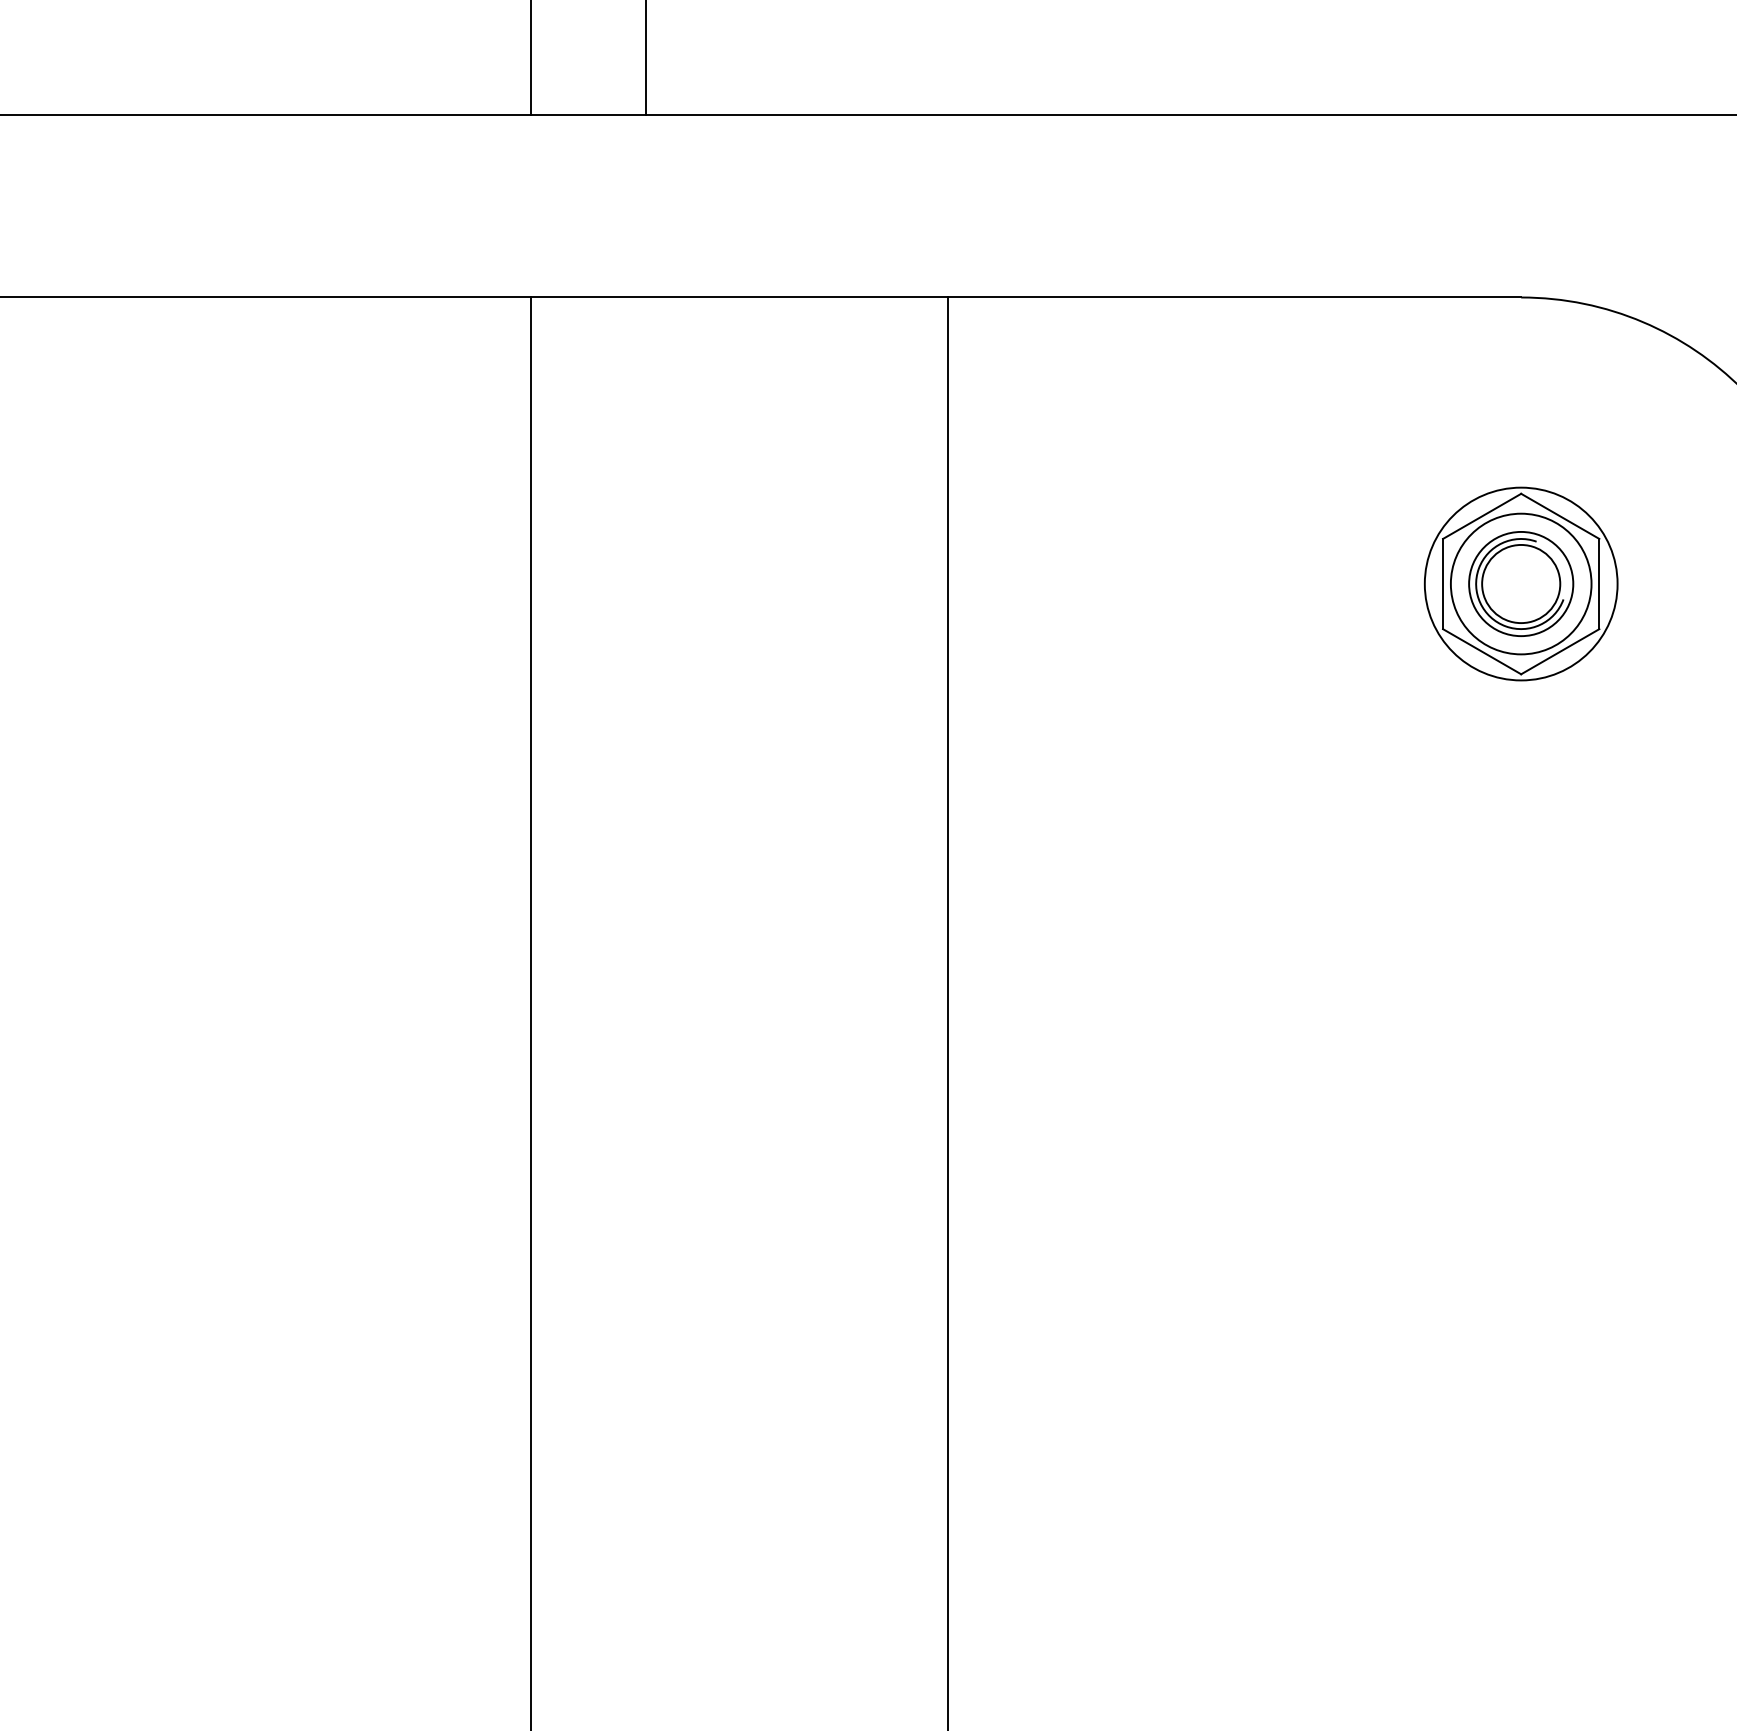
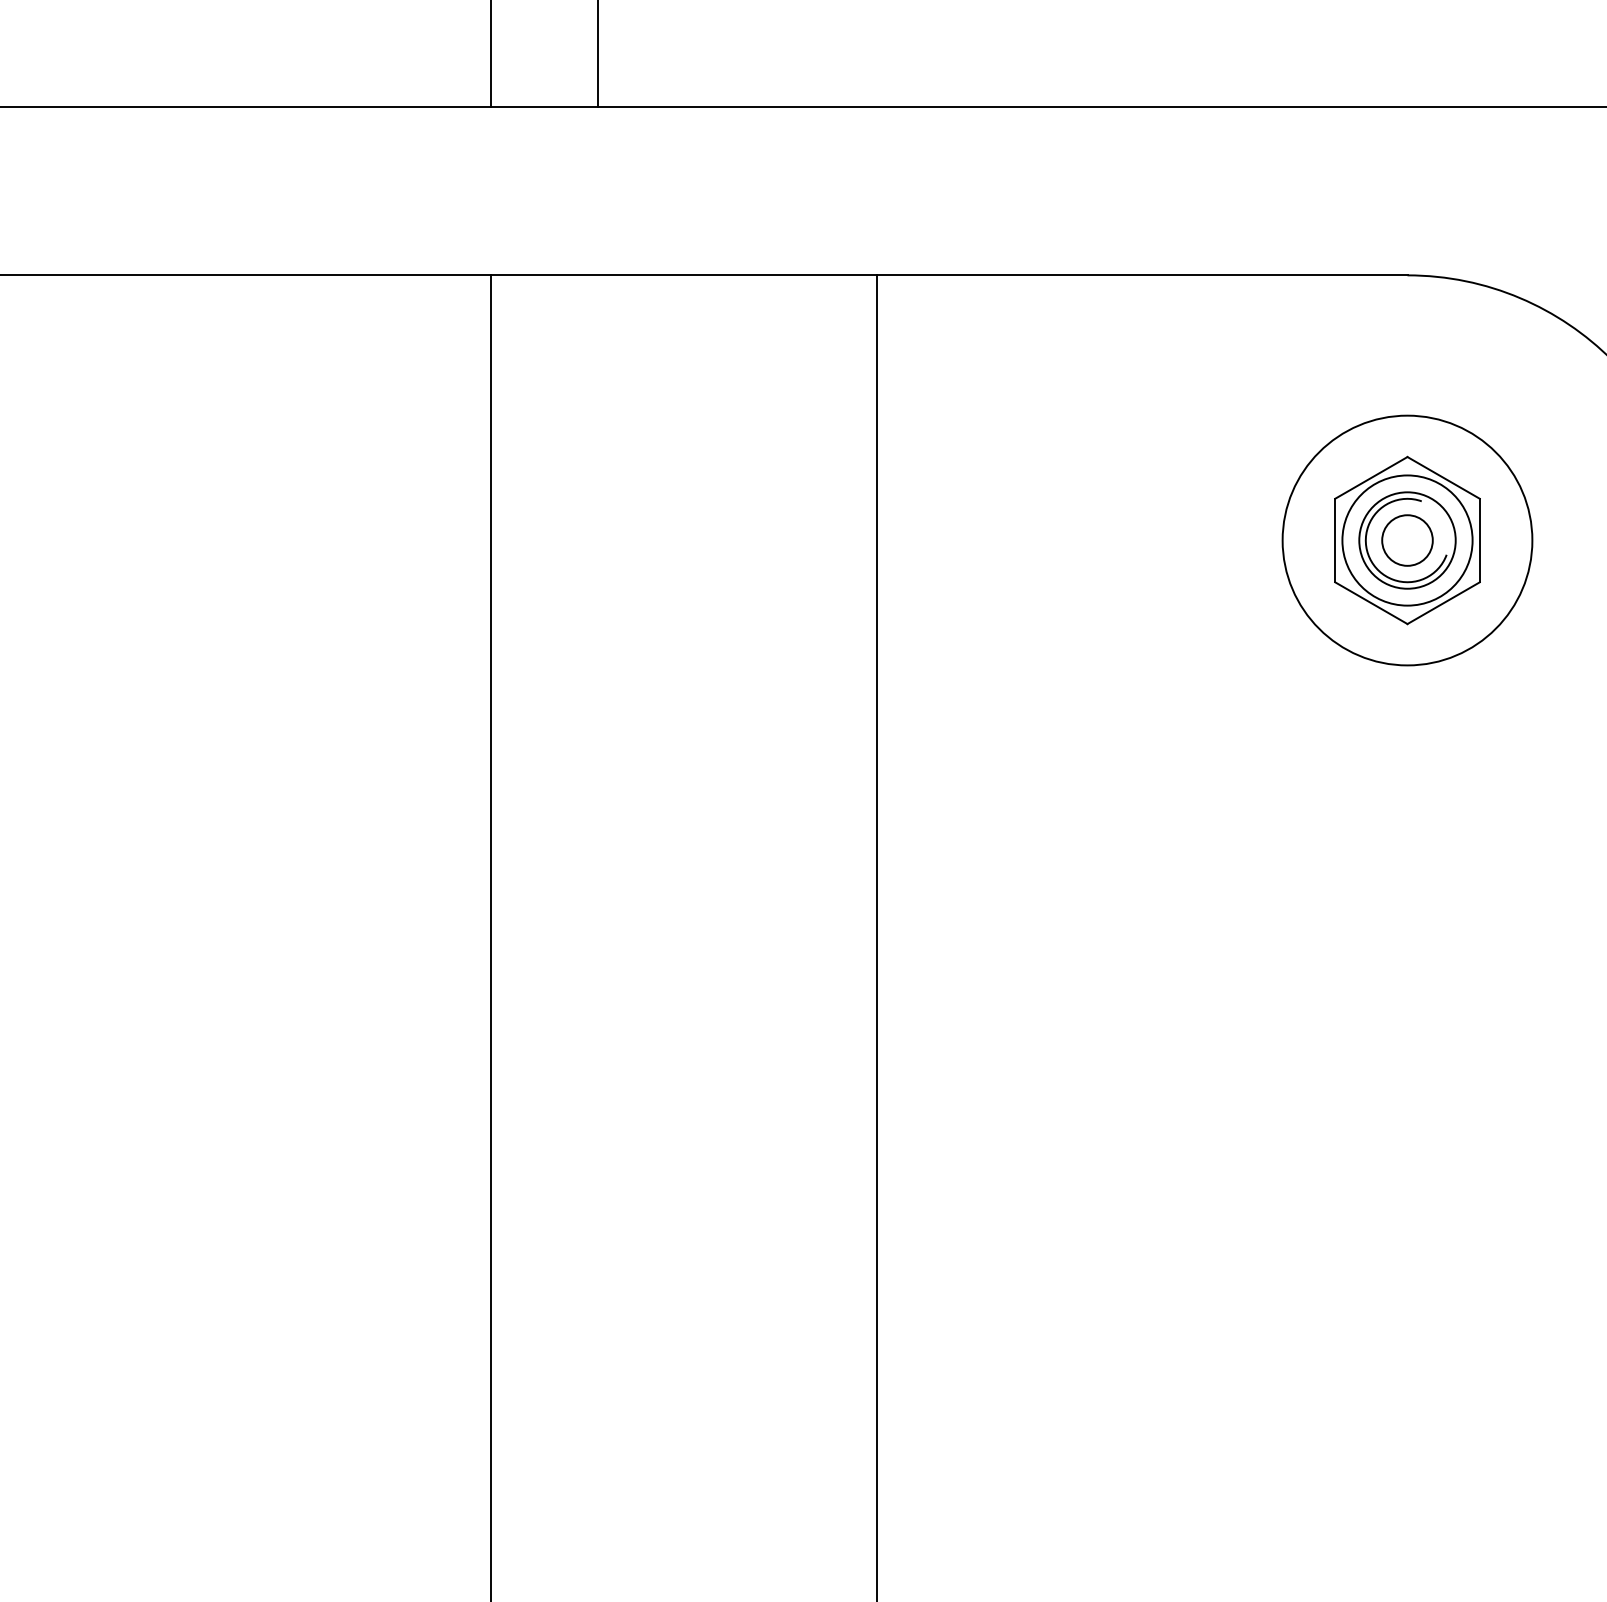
circle: (1520, 583) -> (1406, 540), size x1.4
circle: (1521, 583) -> (1407, 540), size x0.7

